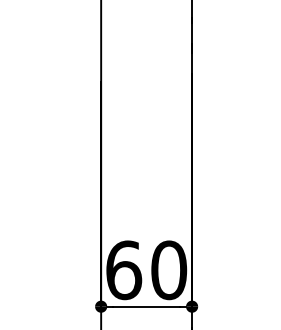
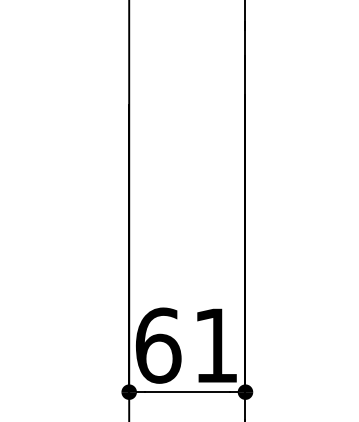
text: (169, 270) -> (216, 345), 60 -> 61

